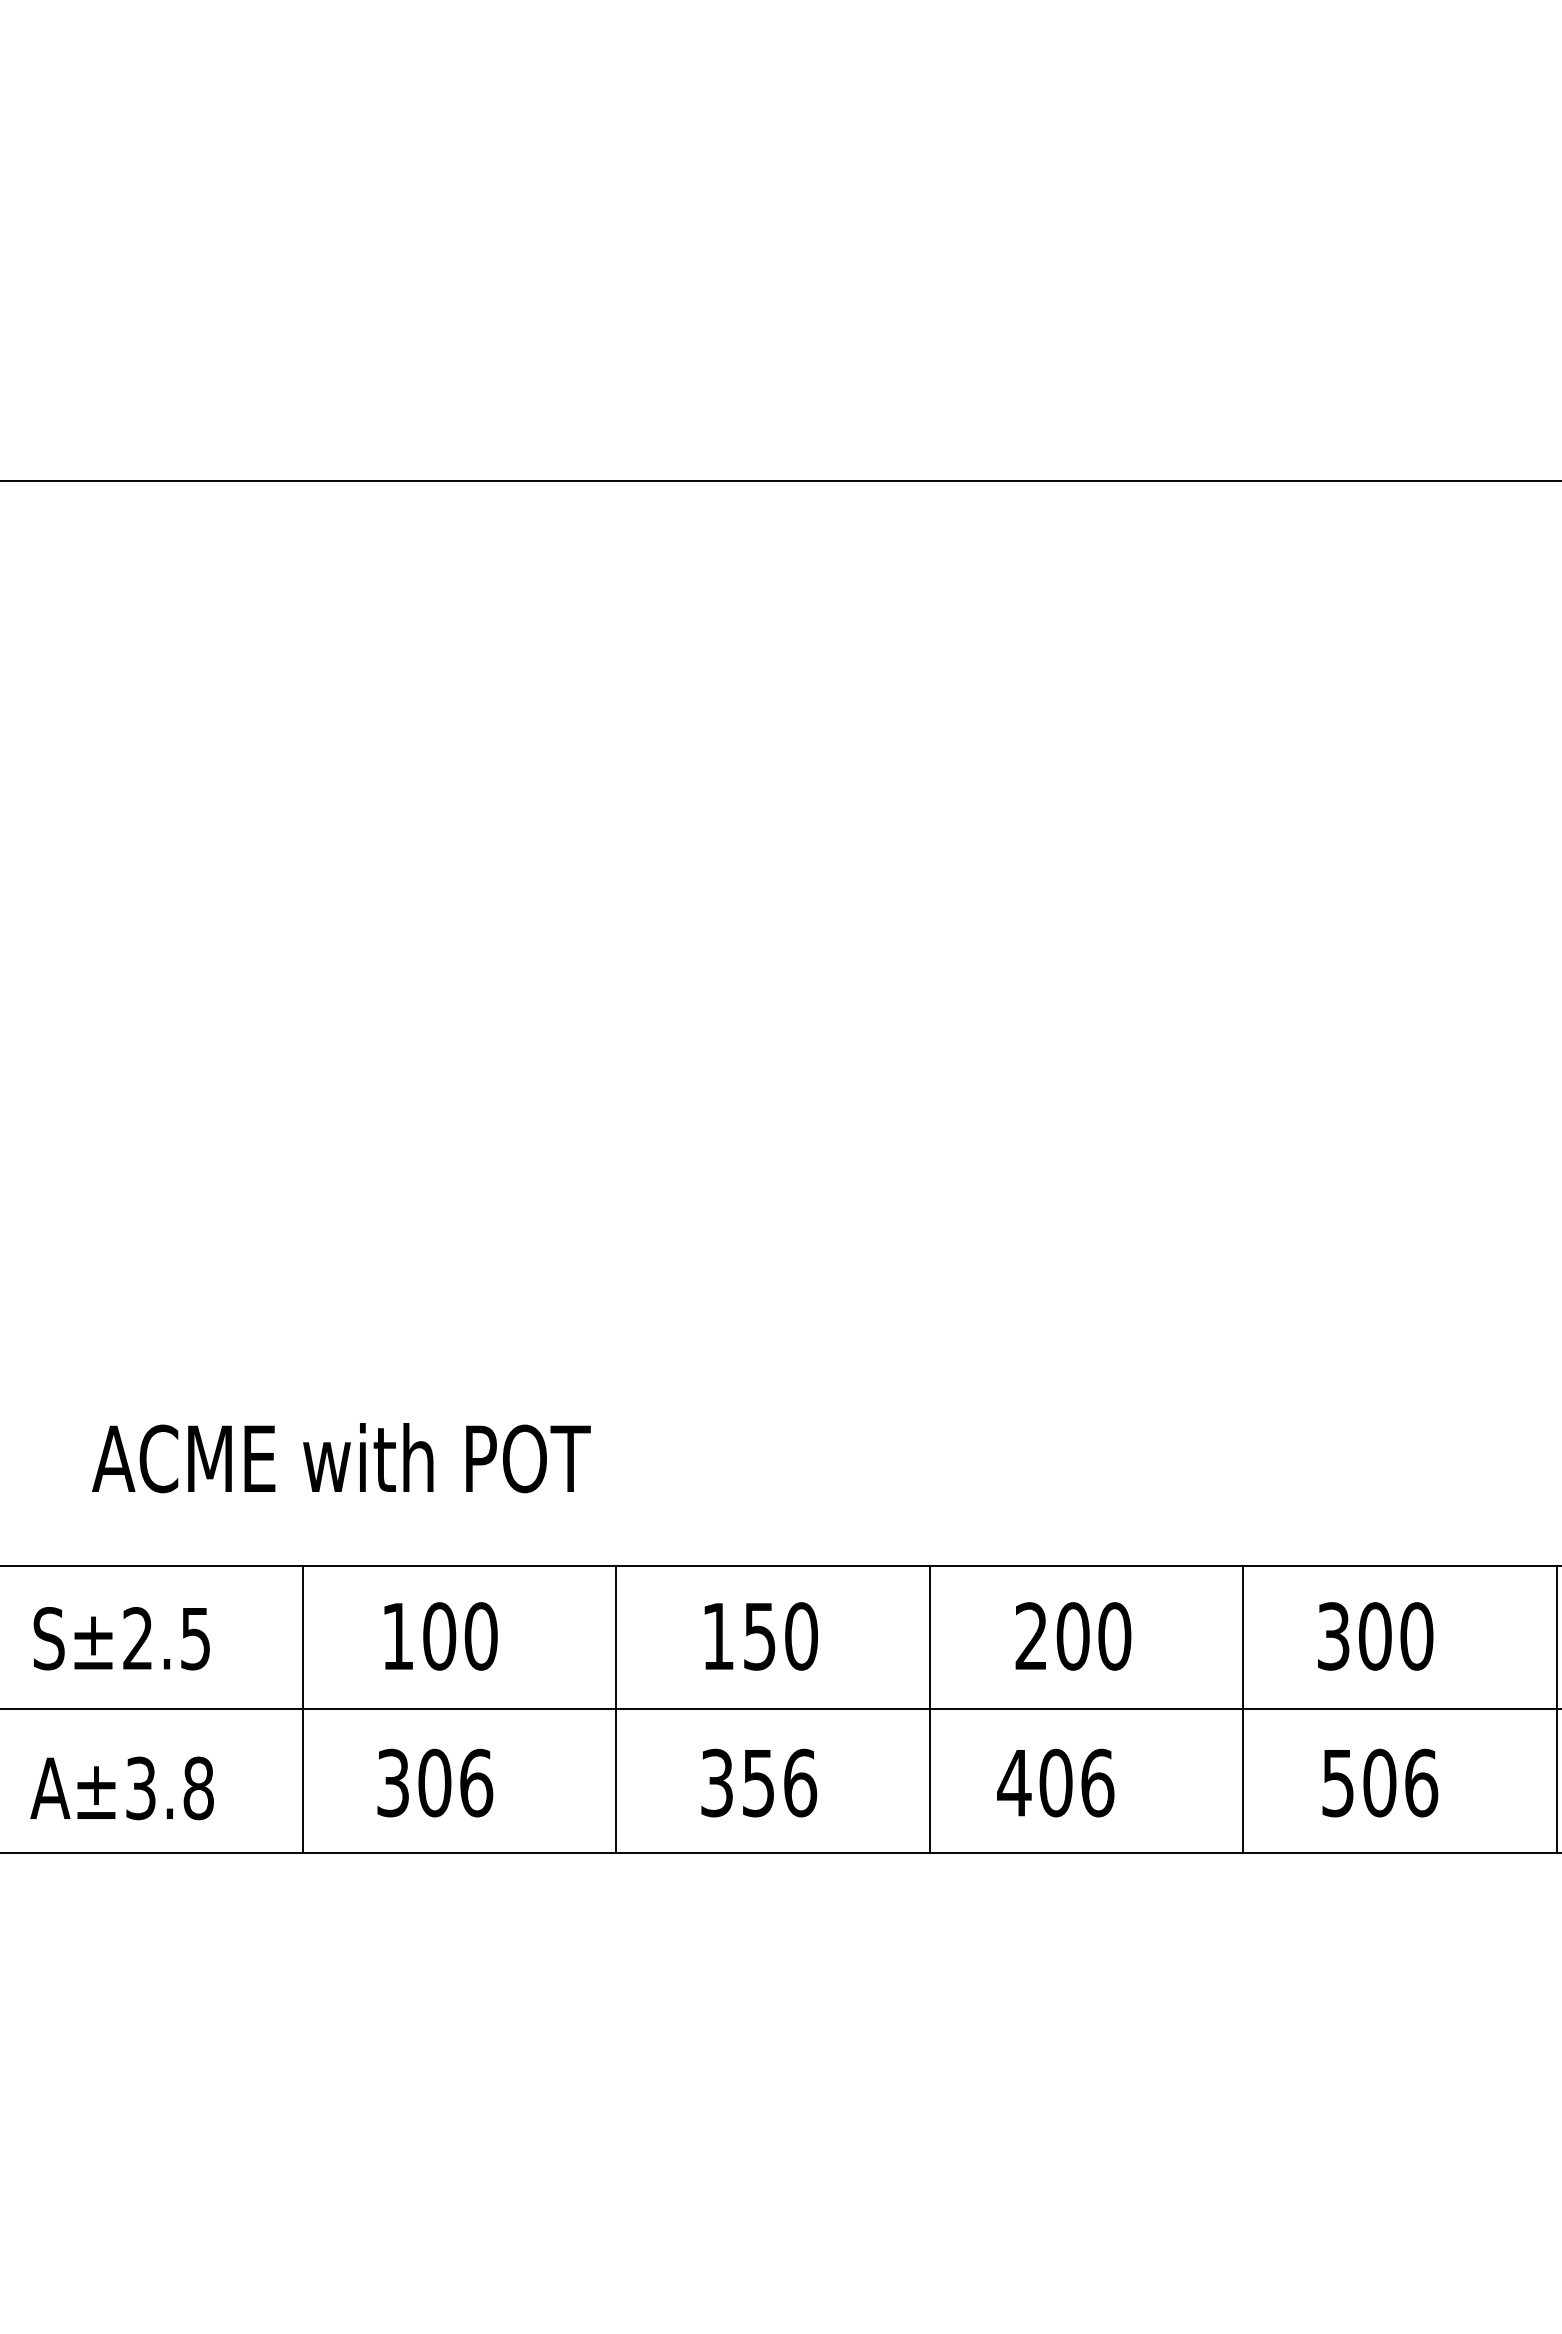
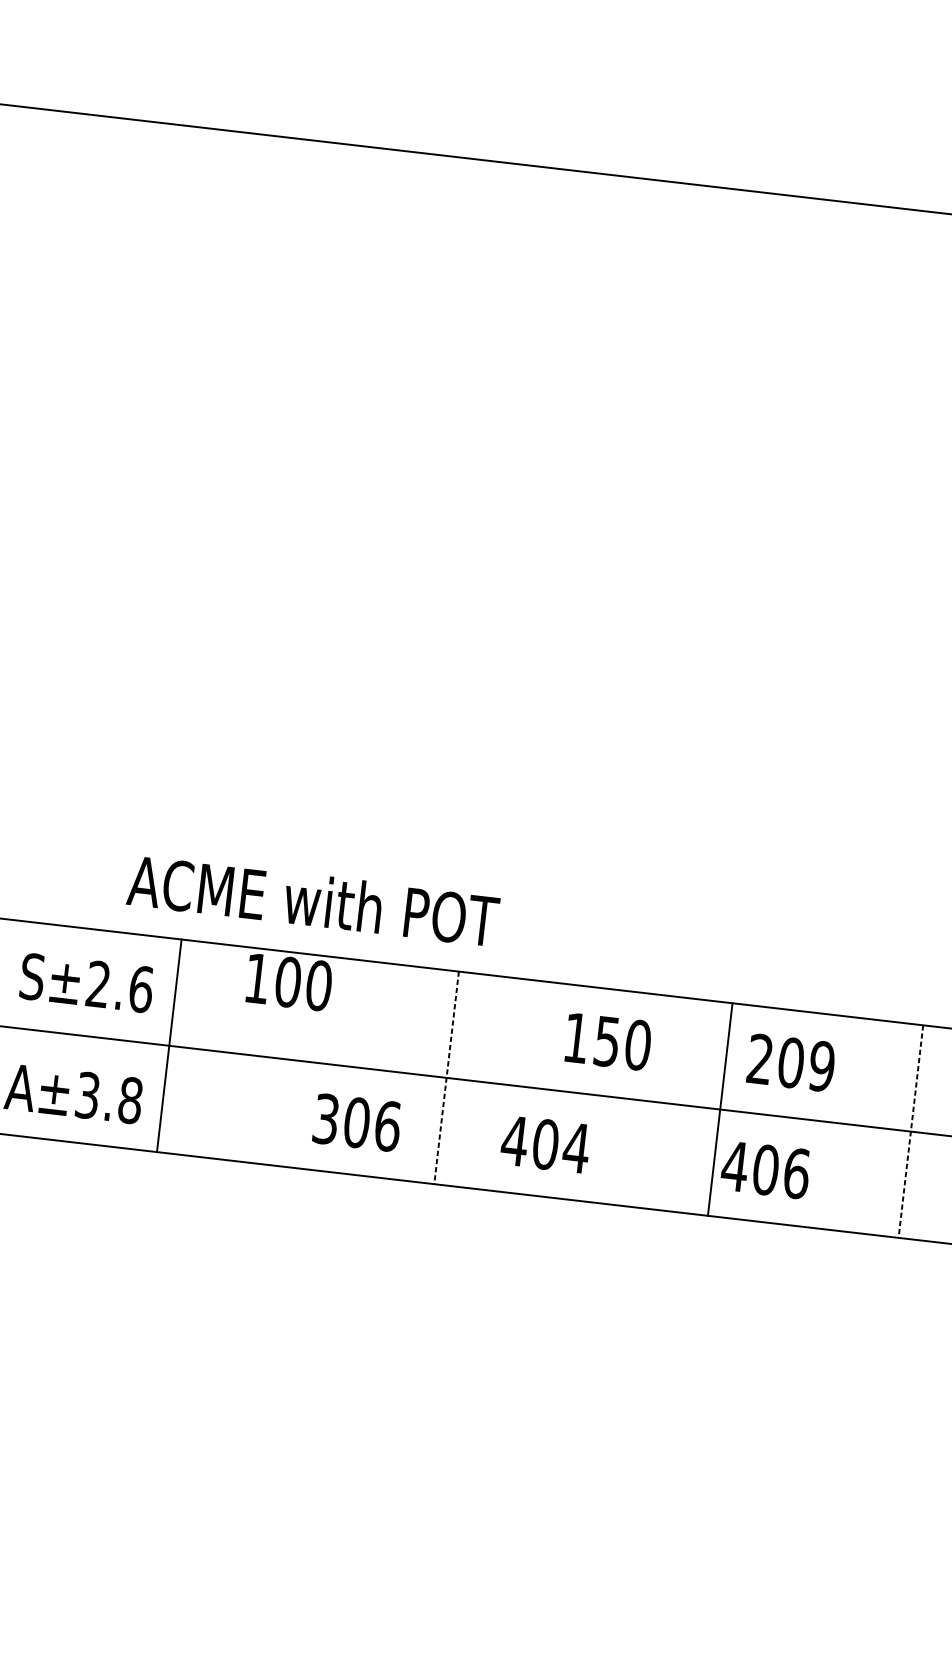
text: (341, 1458) -> (313, 901), moved
text: (440, 1636) -> (288, 982), moved
text: (760, 1636) -> (607, 1041), moved
text: (1114, 1636) -> (821, 1066), 200 -> 209
text: (195, 1638) -> (141, 989), S±2.5 -> S±2.6
line: (302, 1709) -> (169, 1045), moved
line: (616, 1709) -> (446, 1077), solid -> dashed
line: (929, 1709) -> (720, 1109), moved
line: (1243, 1709) -> (911, 1131), solid -> dashed
text: (435, 1782) -> (357, 1122), moved
text: (758, 1782) -> (545, 1144), 356 -> 404

